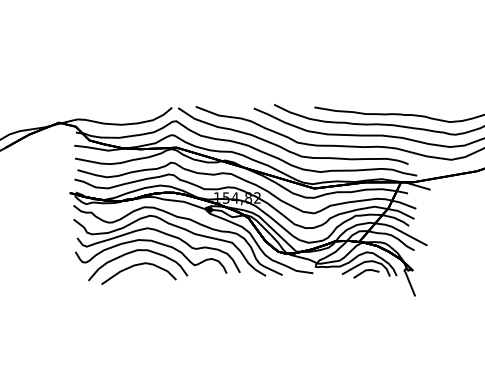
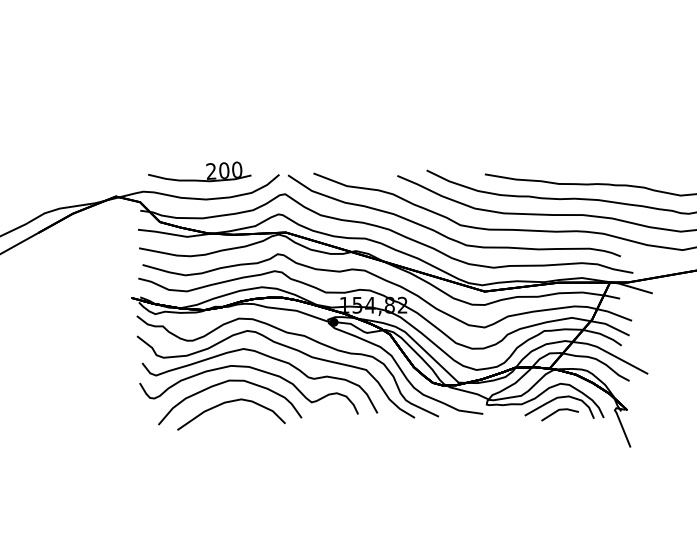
part: (116, 105) -> (198, 171), added

